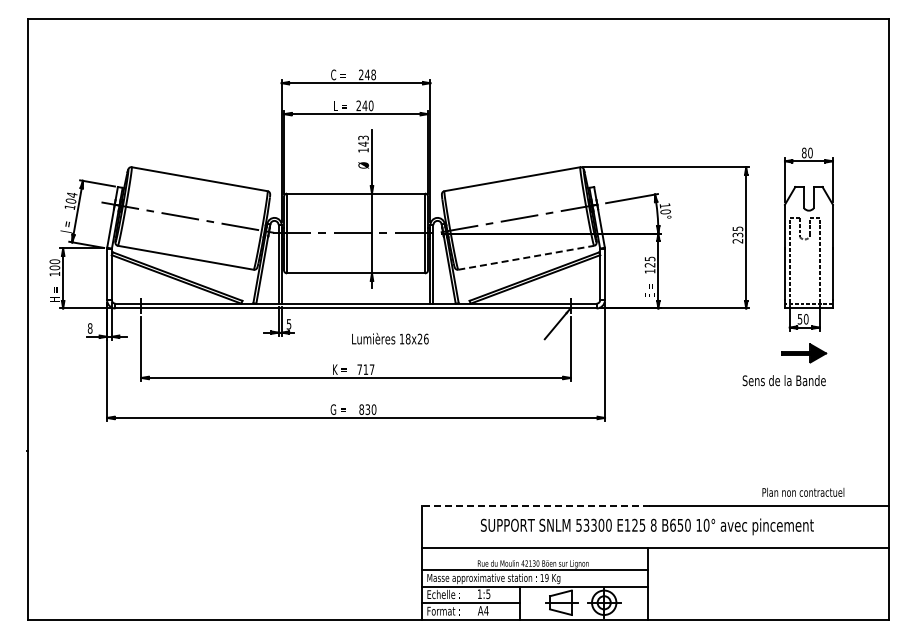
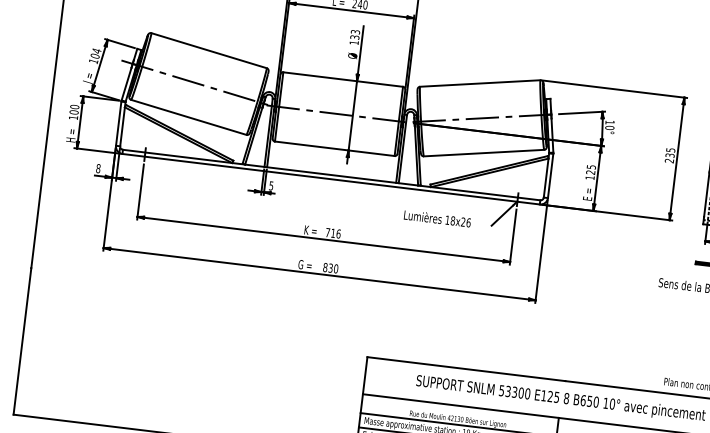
text: (363, 143) -> (354, 36), 143 -> 133
line: (526, 257) -> (484, 152), dashed -> solid
text: (390, 338) -> (437, 218), moved
text: (371, 369) -> (338, 233), 717 -> 716
line: (535, 505) -> (466, 368), dashed -> solid

